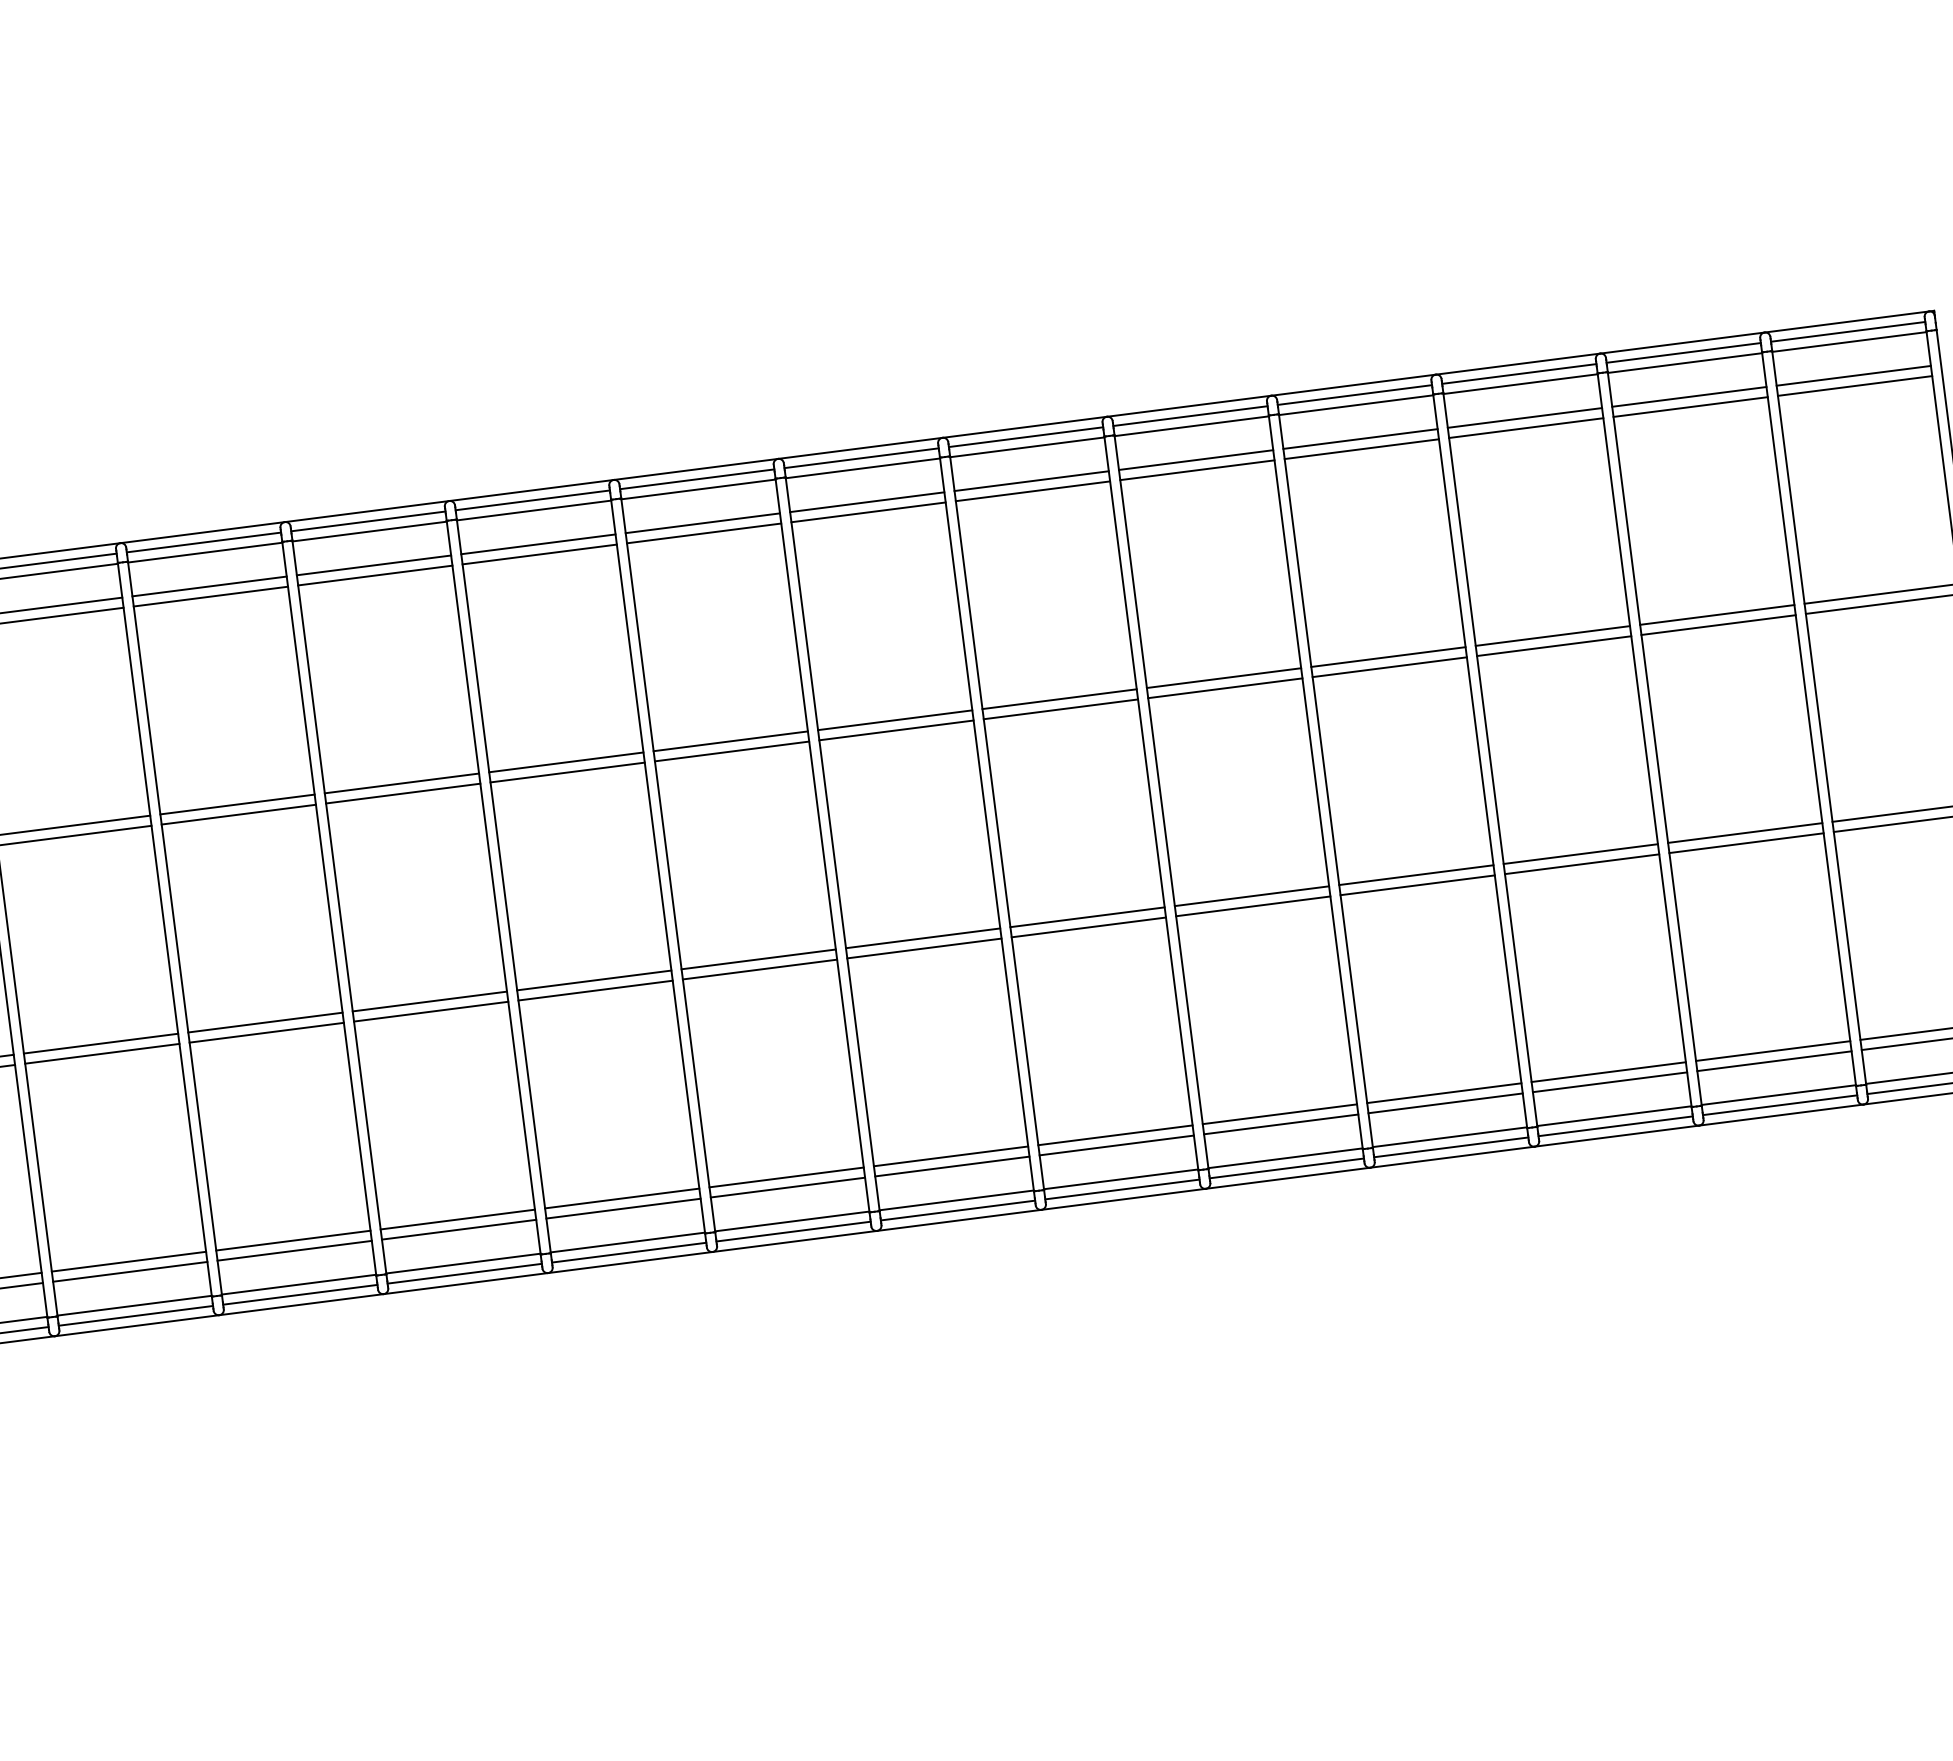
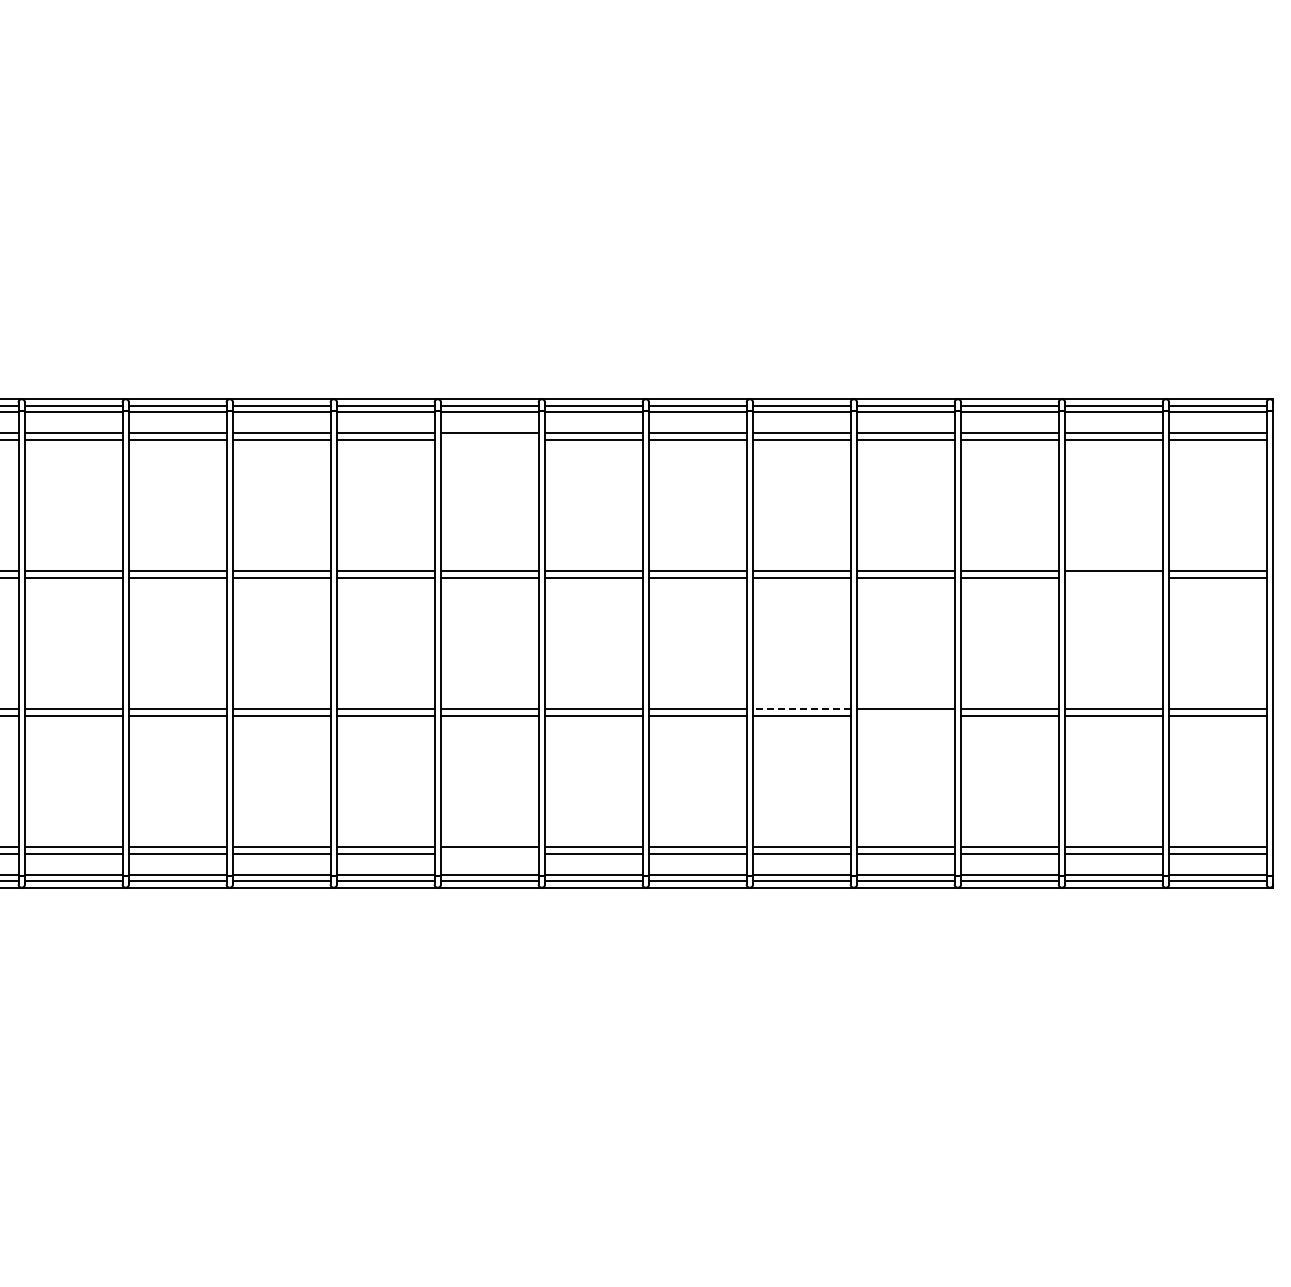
line: (703, 533) -> (489, 439), removed
line: (1717, 624) -> (1113, 577), removed
line: (1417, 885) -> (905, 715), removed
line: (1251, 896) -> (801, 709), solid -> dashed
line: (787, 1187) -> (489, 853), removed

